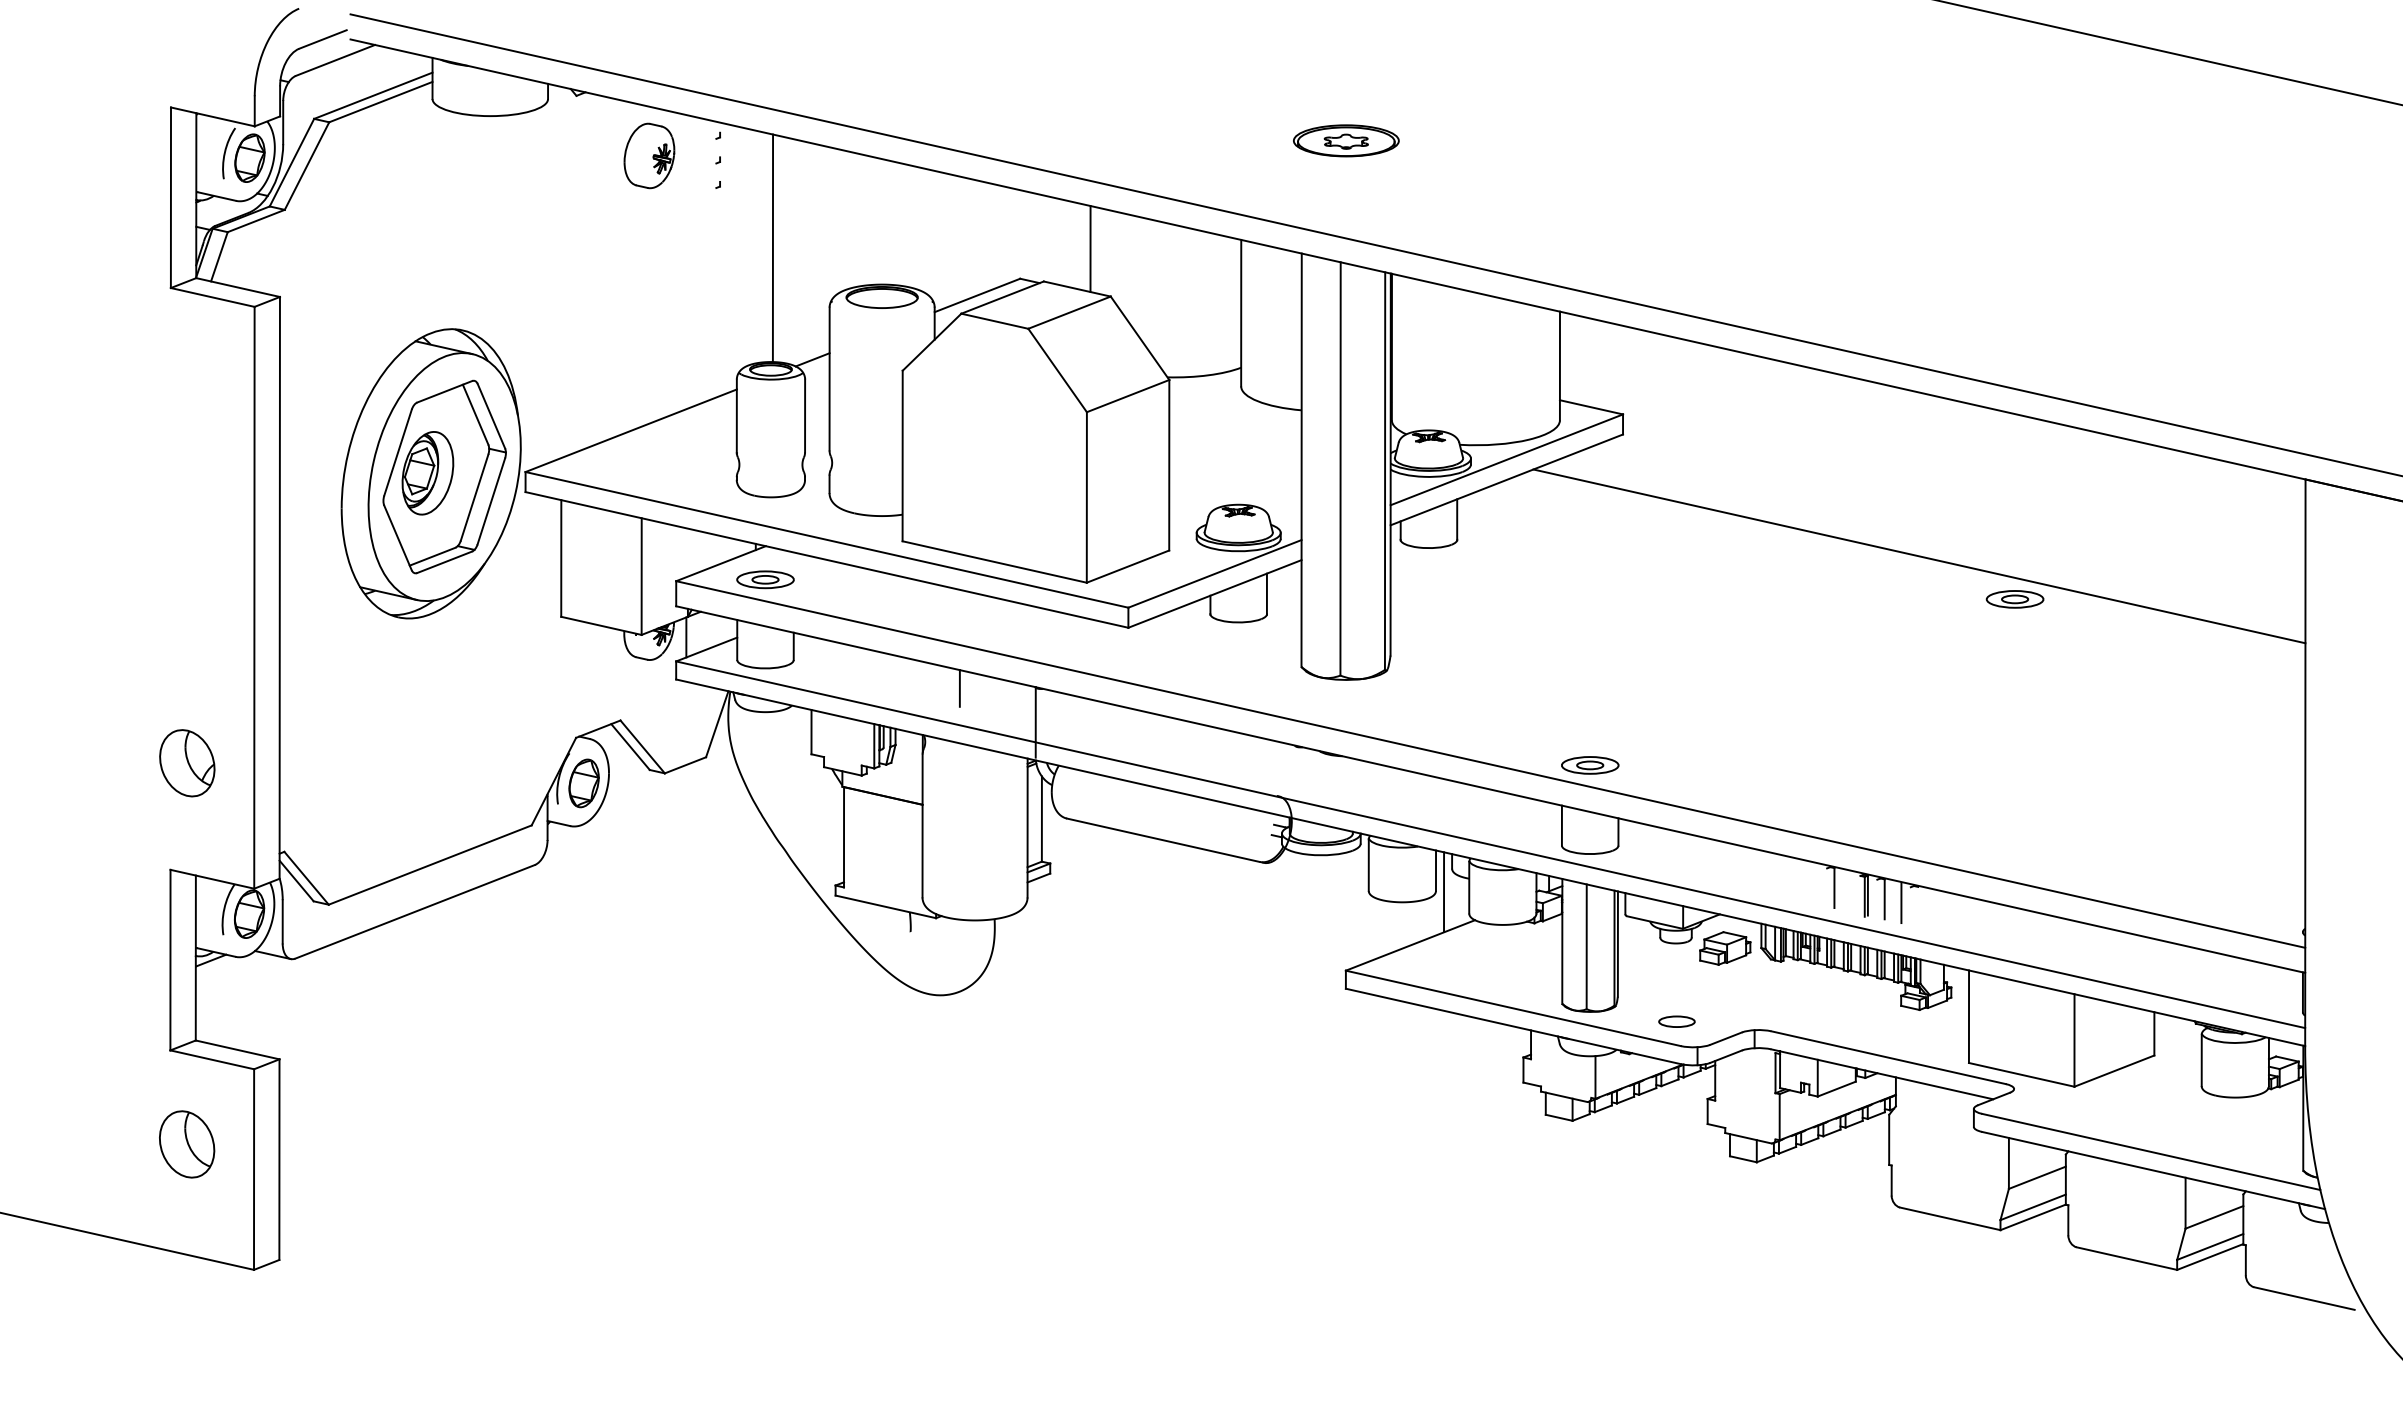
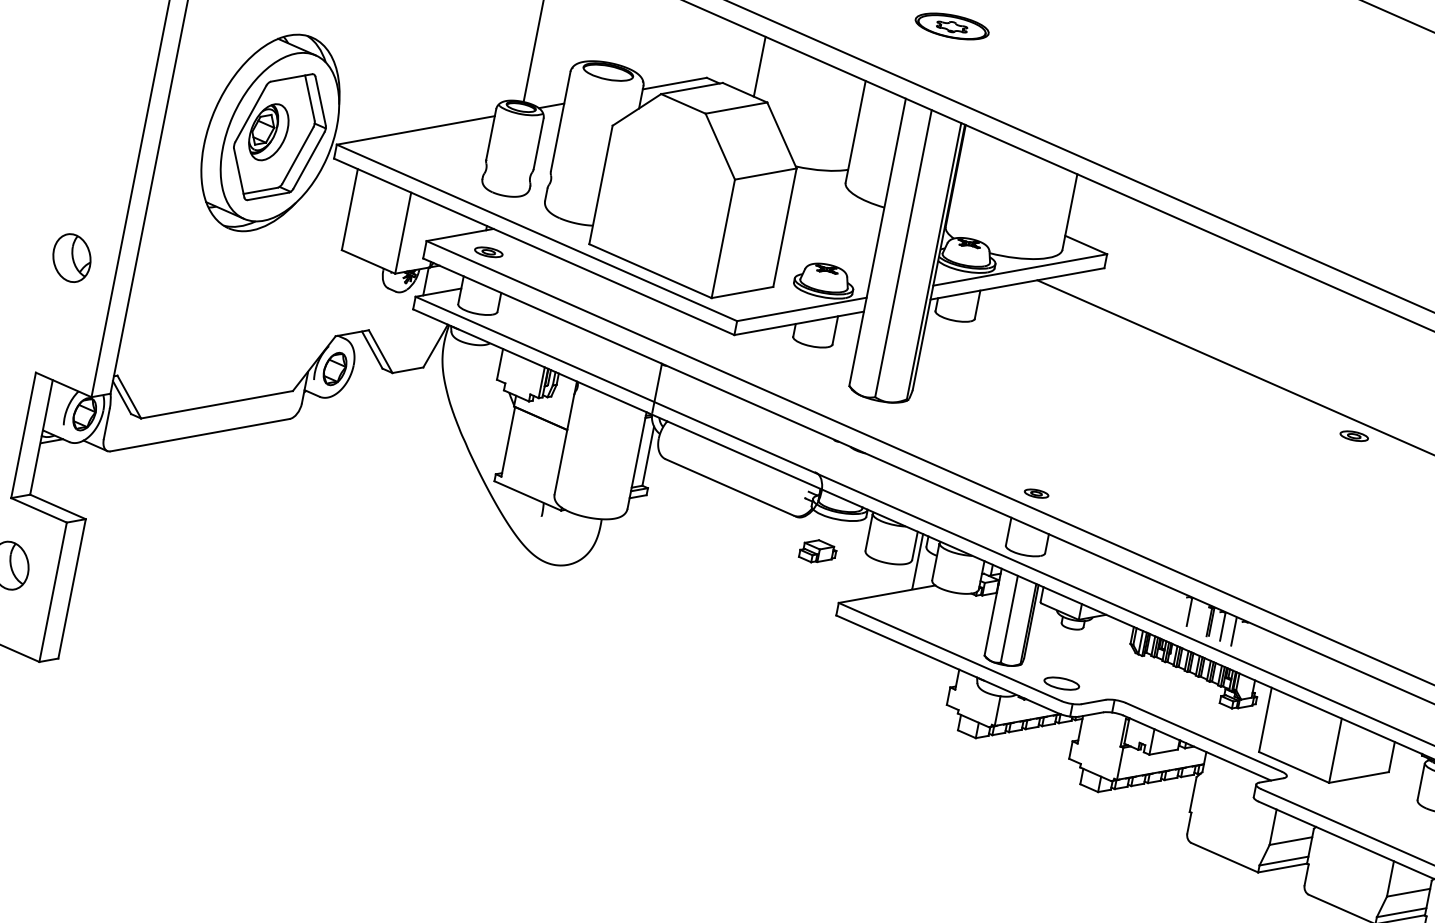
part: (765, 579) -> (488, 252), size x0.7
part: (2014, 599) -> (1353, 436), size x0.7
line: (959, 688) -> (608, 354), removed
part: (187, 763) -> (72, 258), moved
part: (1590, 765) -> (1036, 493), size x0.6
part: (1725, 948) -> (818, 551), moved
part: (1676, 1021) -> (1061, 683), size x1.4

